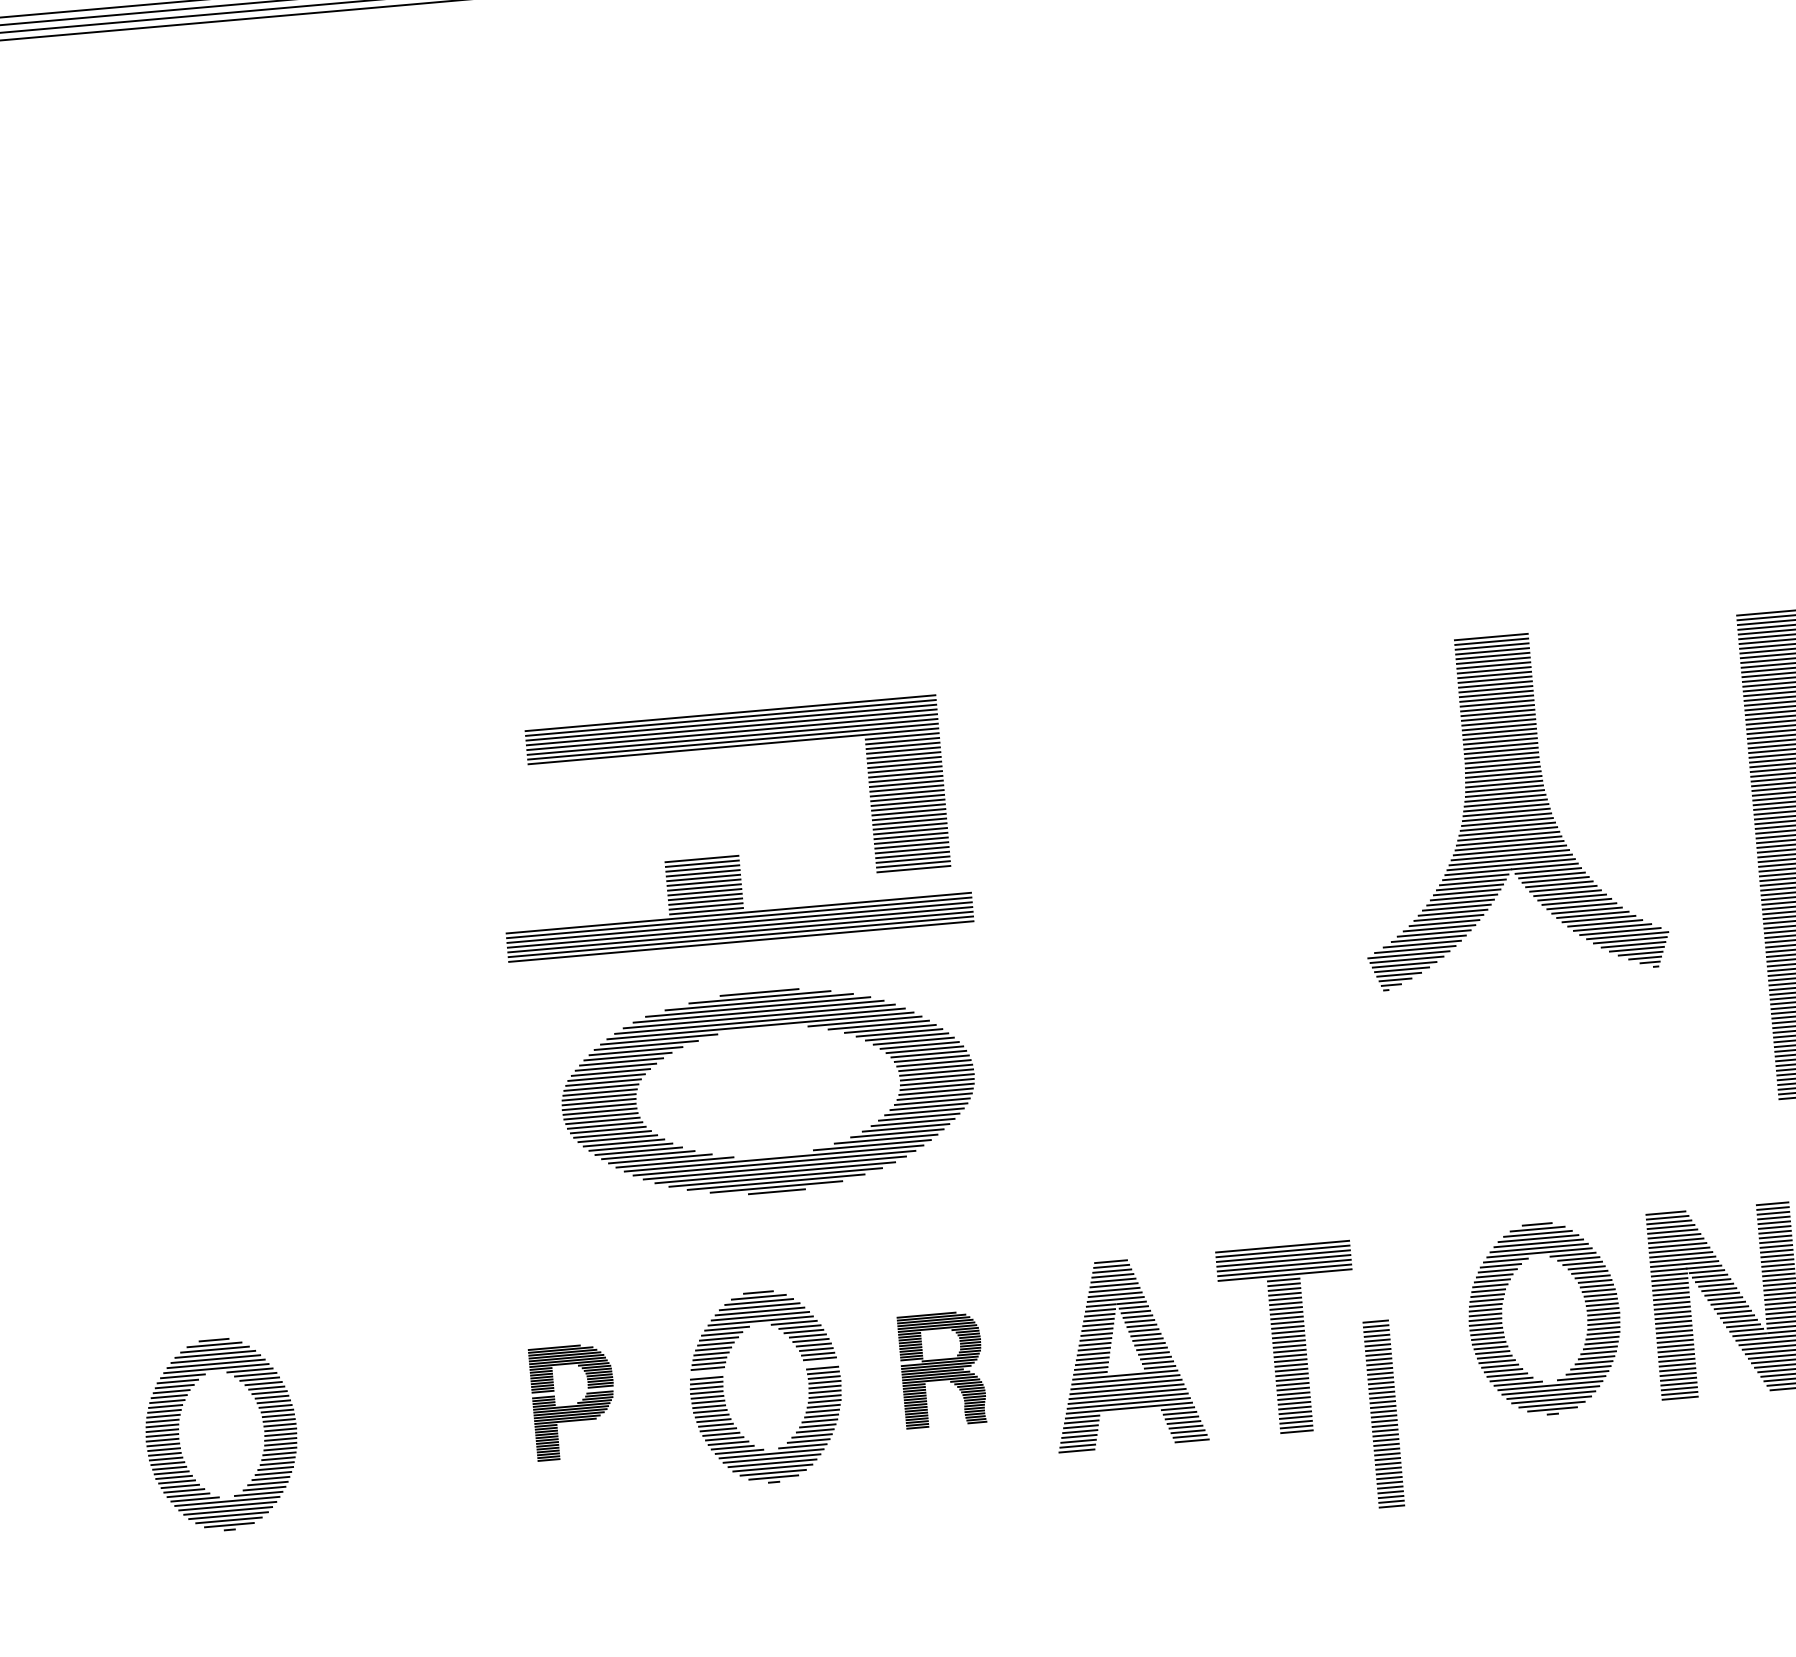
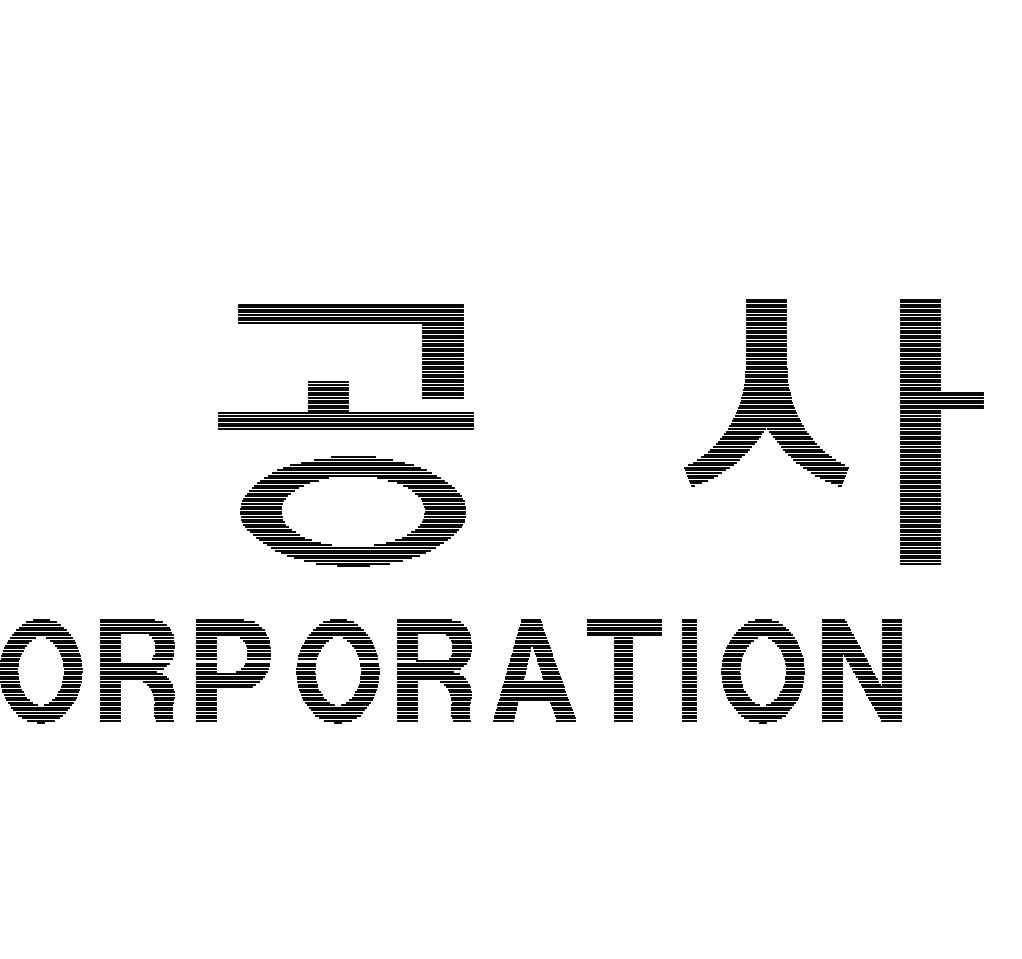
part: (942, 1369) -> (434, 670), size x1.67
part: (574, 1402) -> (233, 670), size x1.67
part: (1383, 1414) -> (689, 670), moved
part: (398, 1417) -> (137, 670), added

